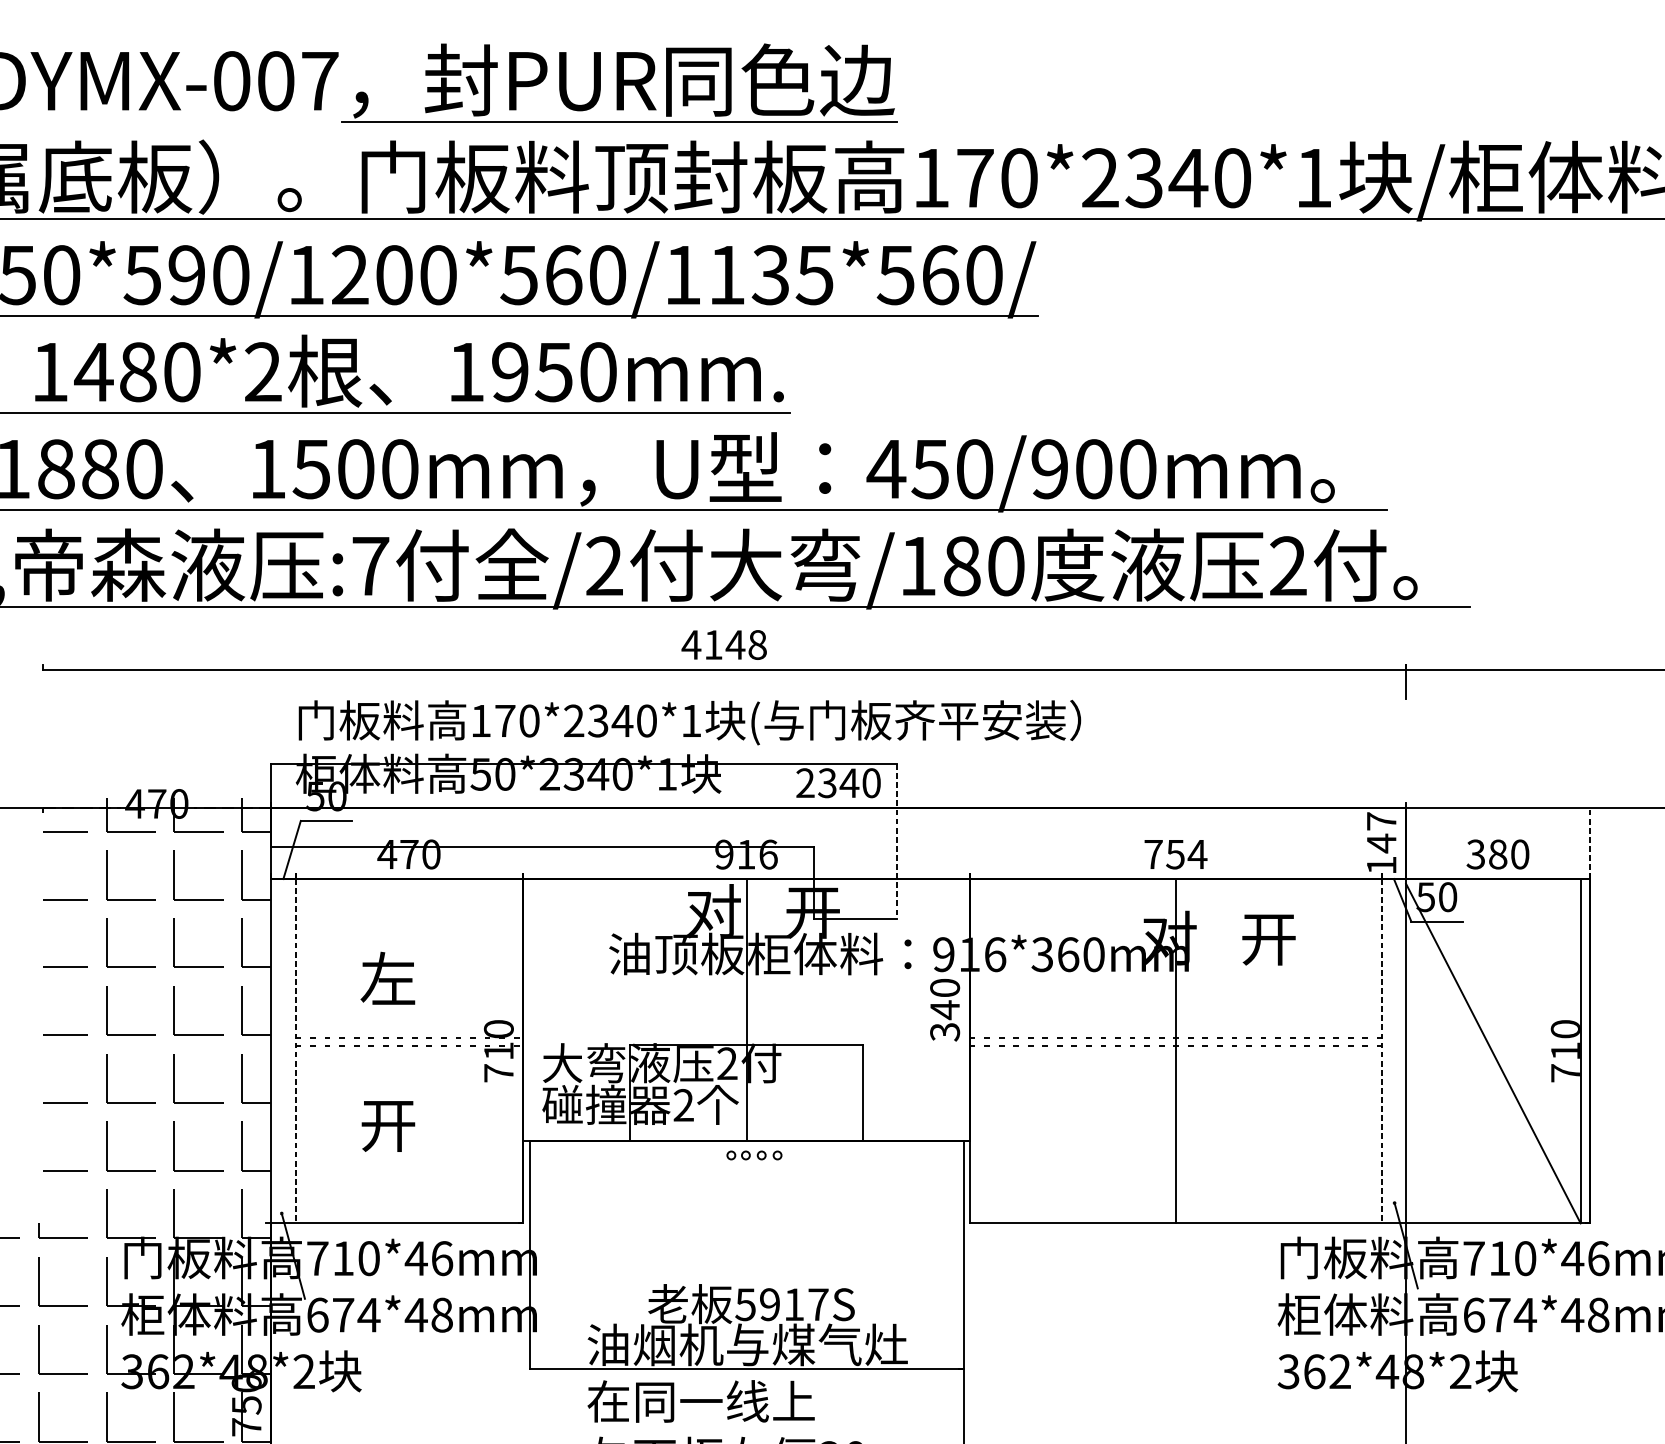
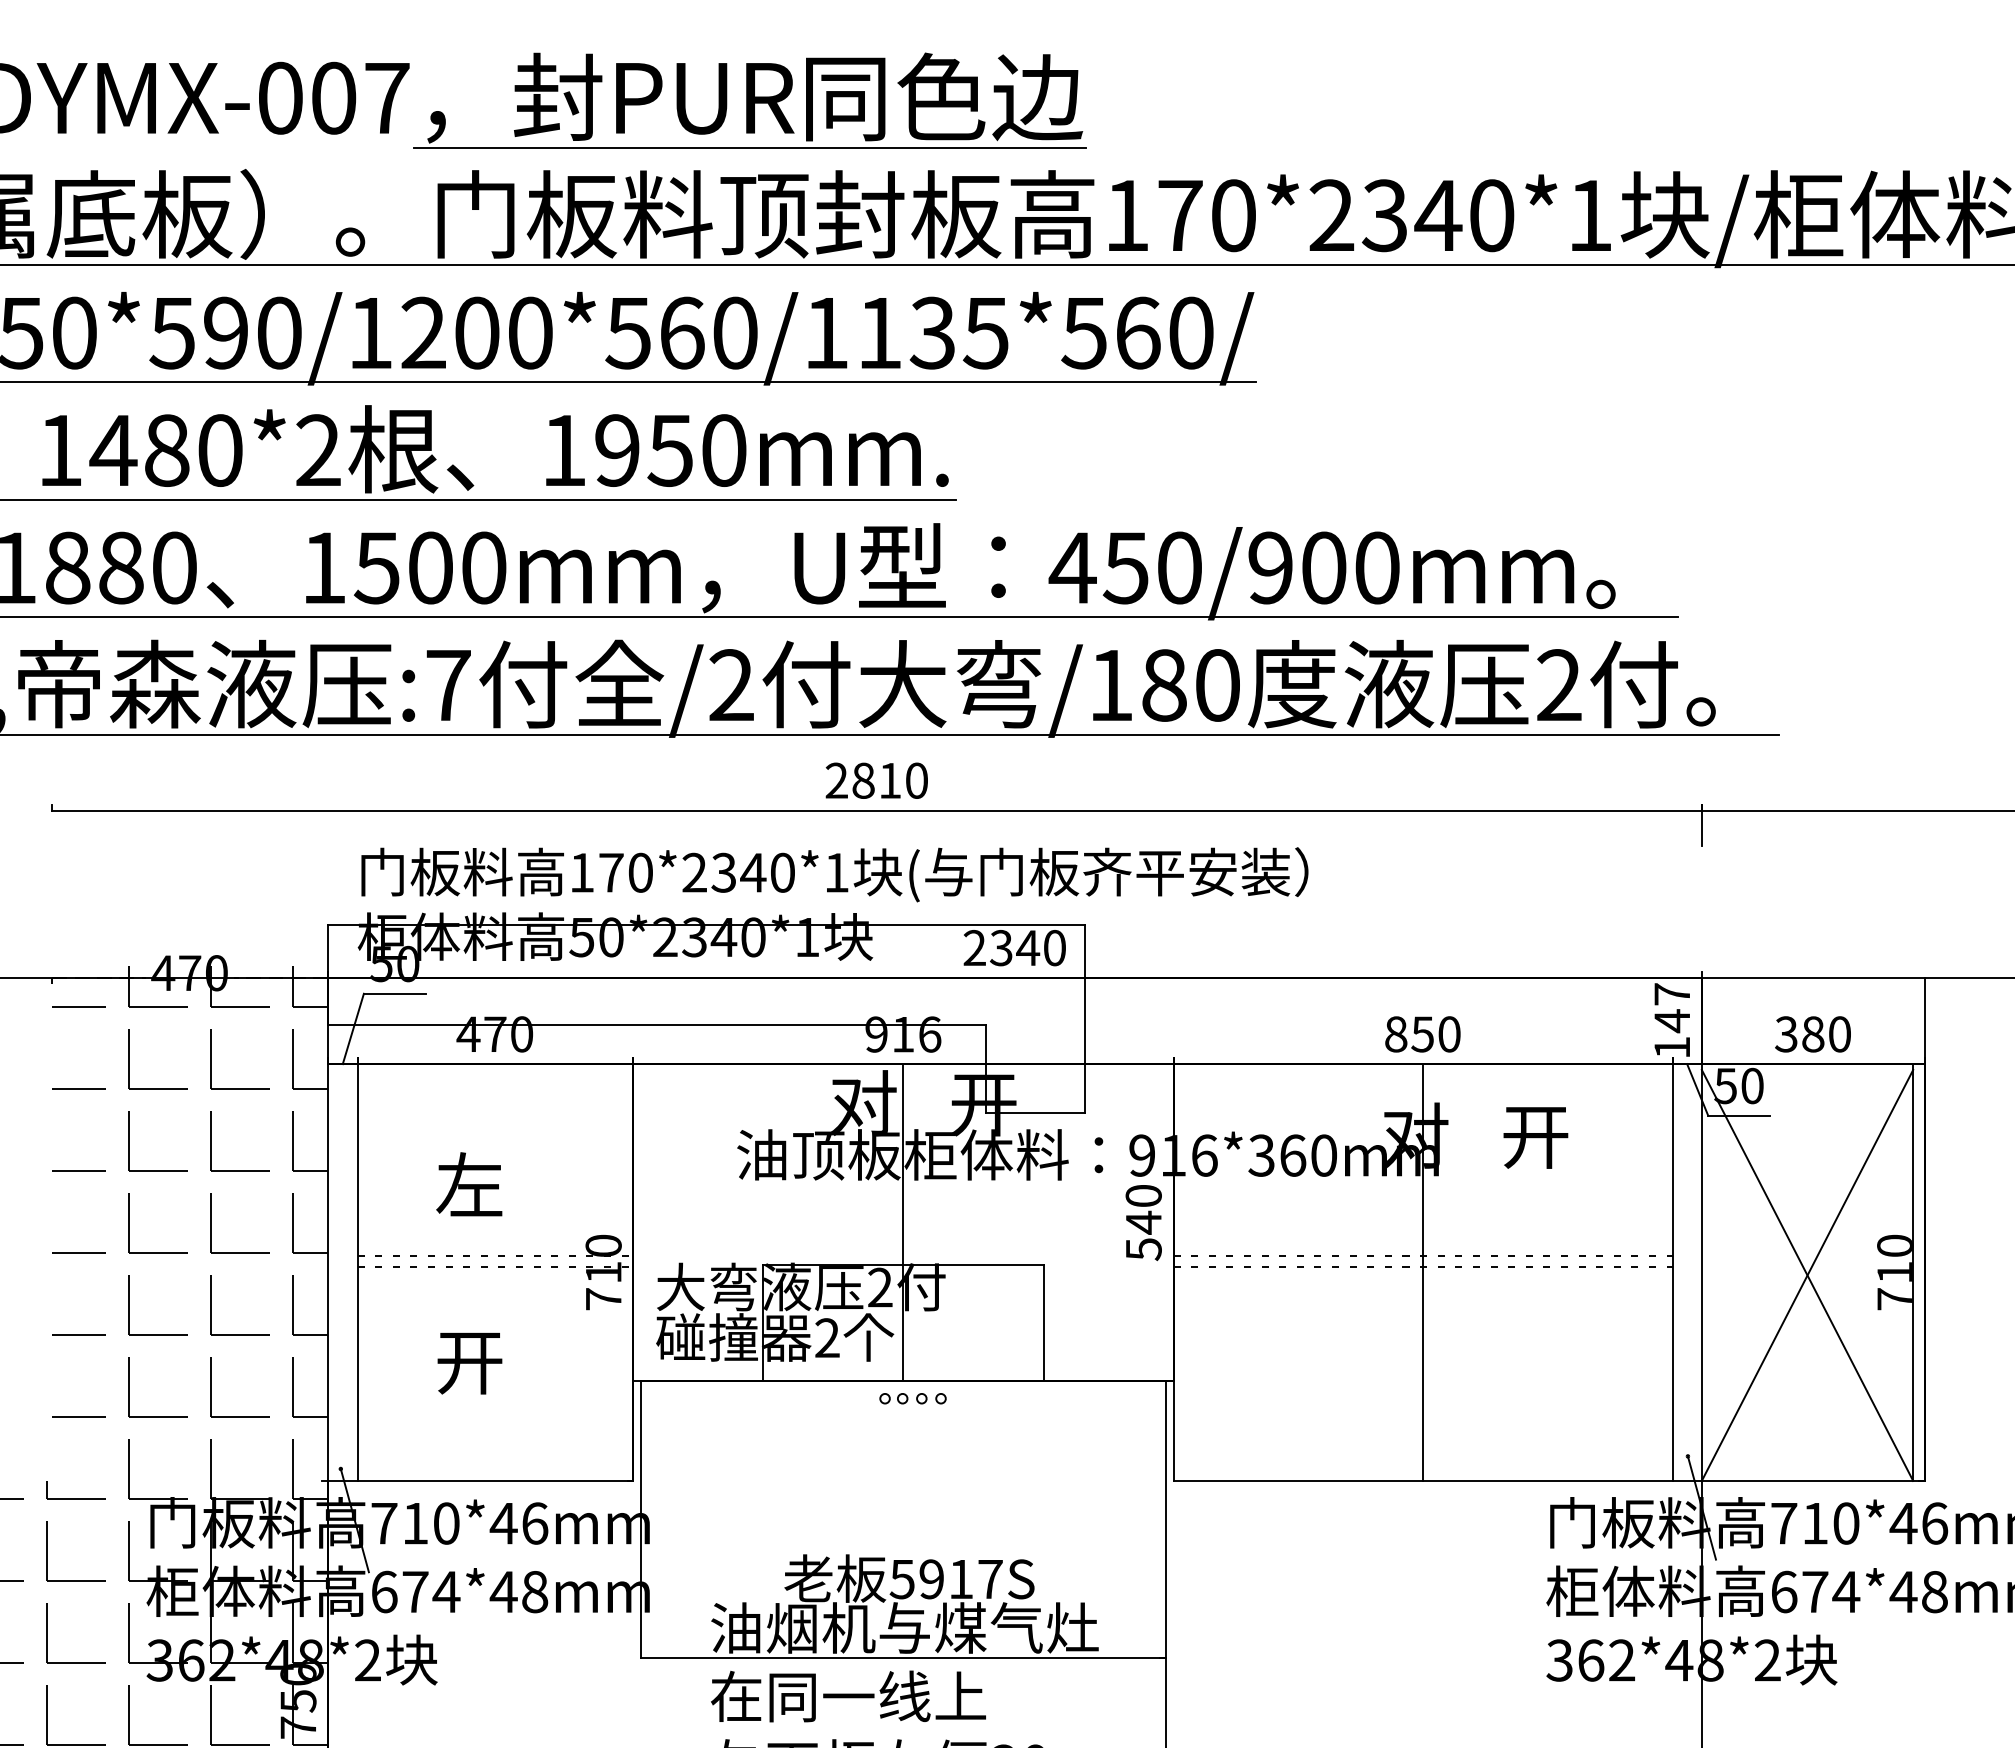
text: (724, 644) -> (876, 780), 4148 -> 2810
line: (896, 841) -> (1085, 1018), dashed -> solid
line: (1590, 843) -> (1924, 1020), dashed -> solid
text: (1176, 854) -> (1423, 1034), 754 -> 850
text: (944, 1032) -> (1143, 1249), 340 -> 540
line: (295, 1052) -> (357, 1273), dashed -> solid
line: (1381, 1052) -> (1672, 1273), dashed -> solid
line: (1493, 1052) -> (1807, 1274), added

